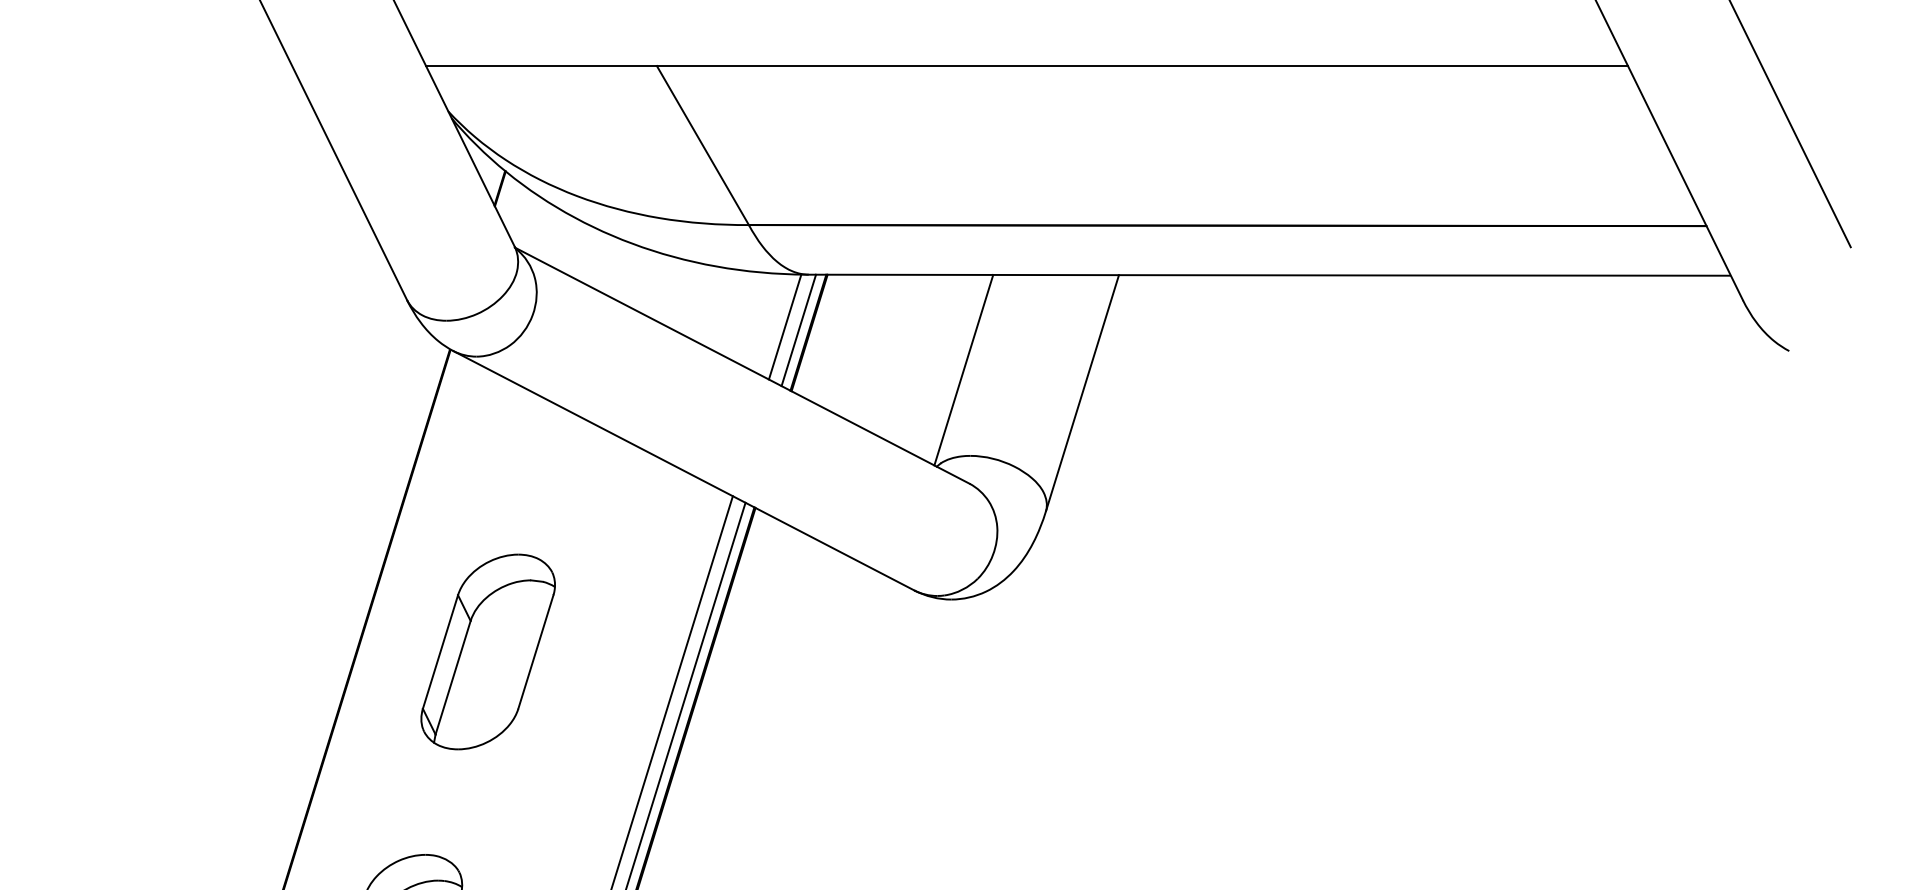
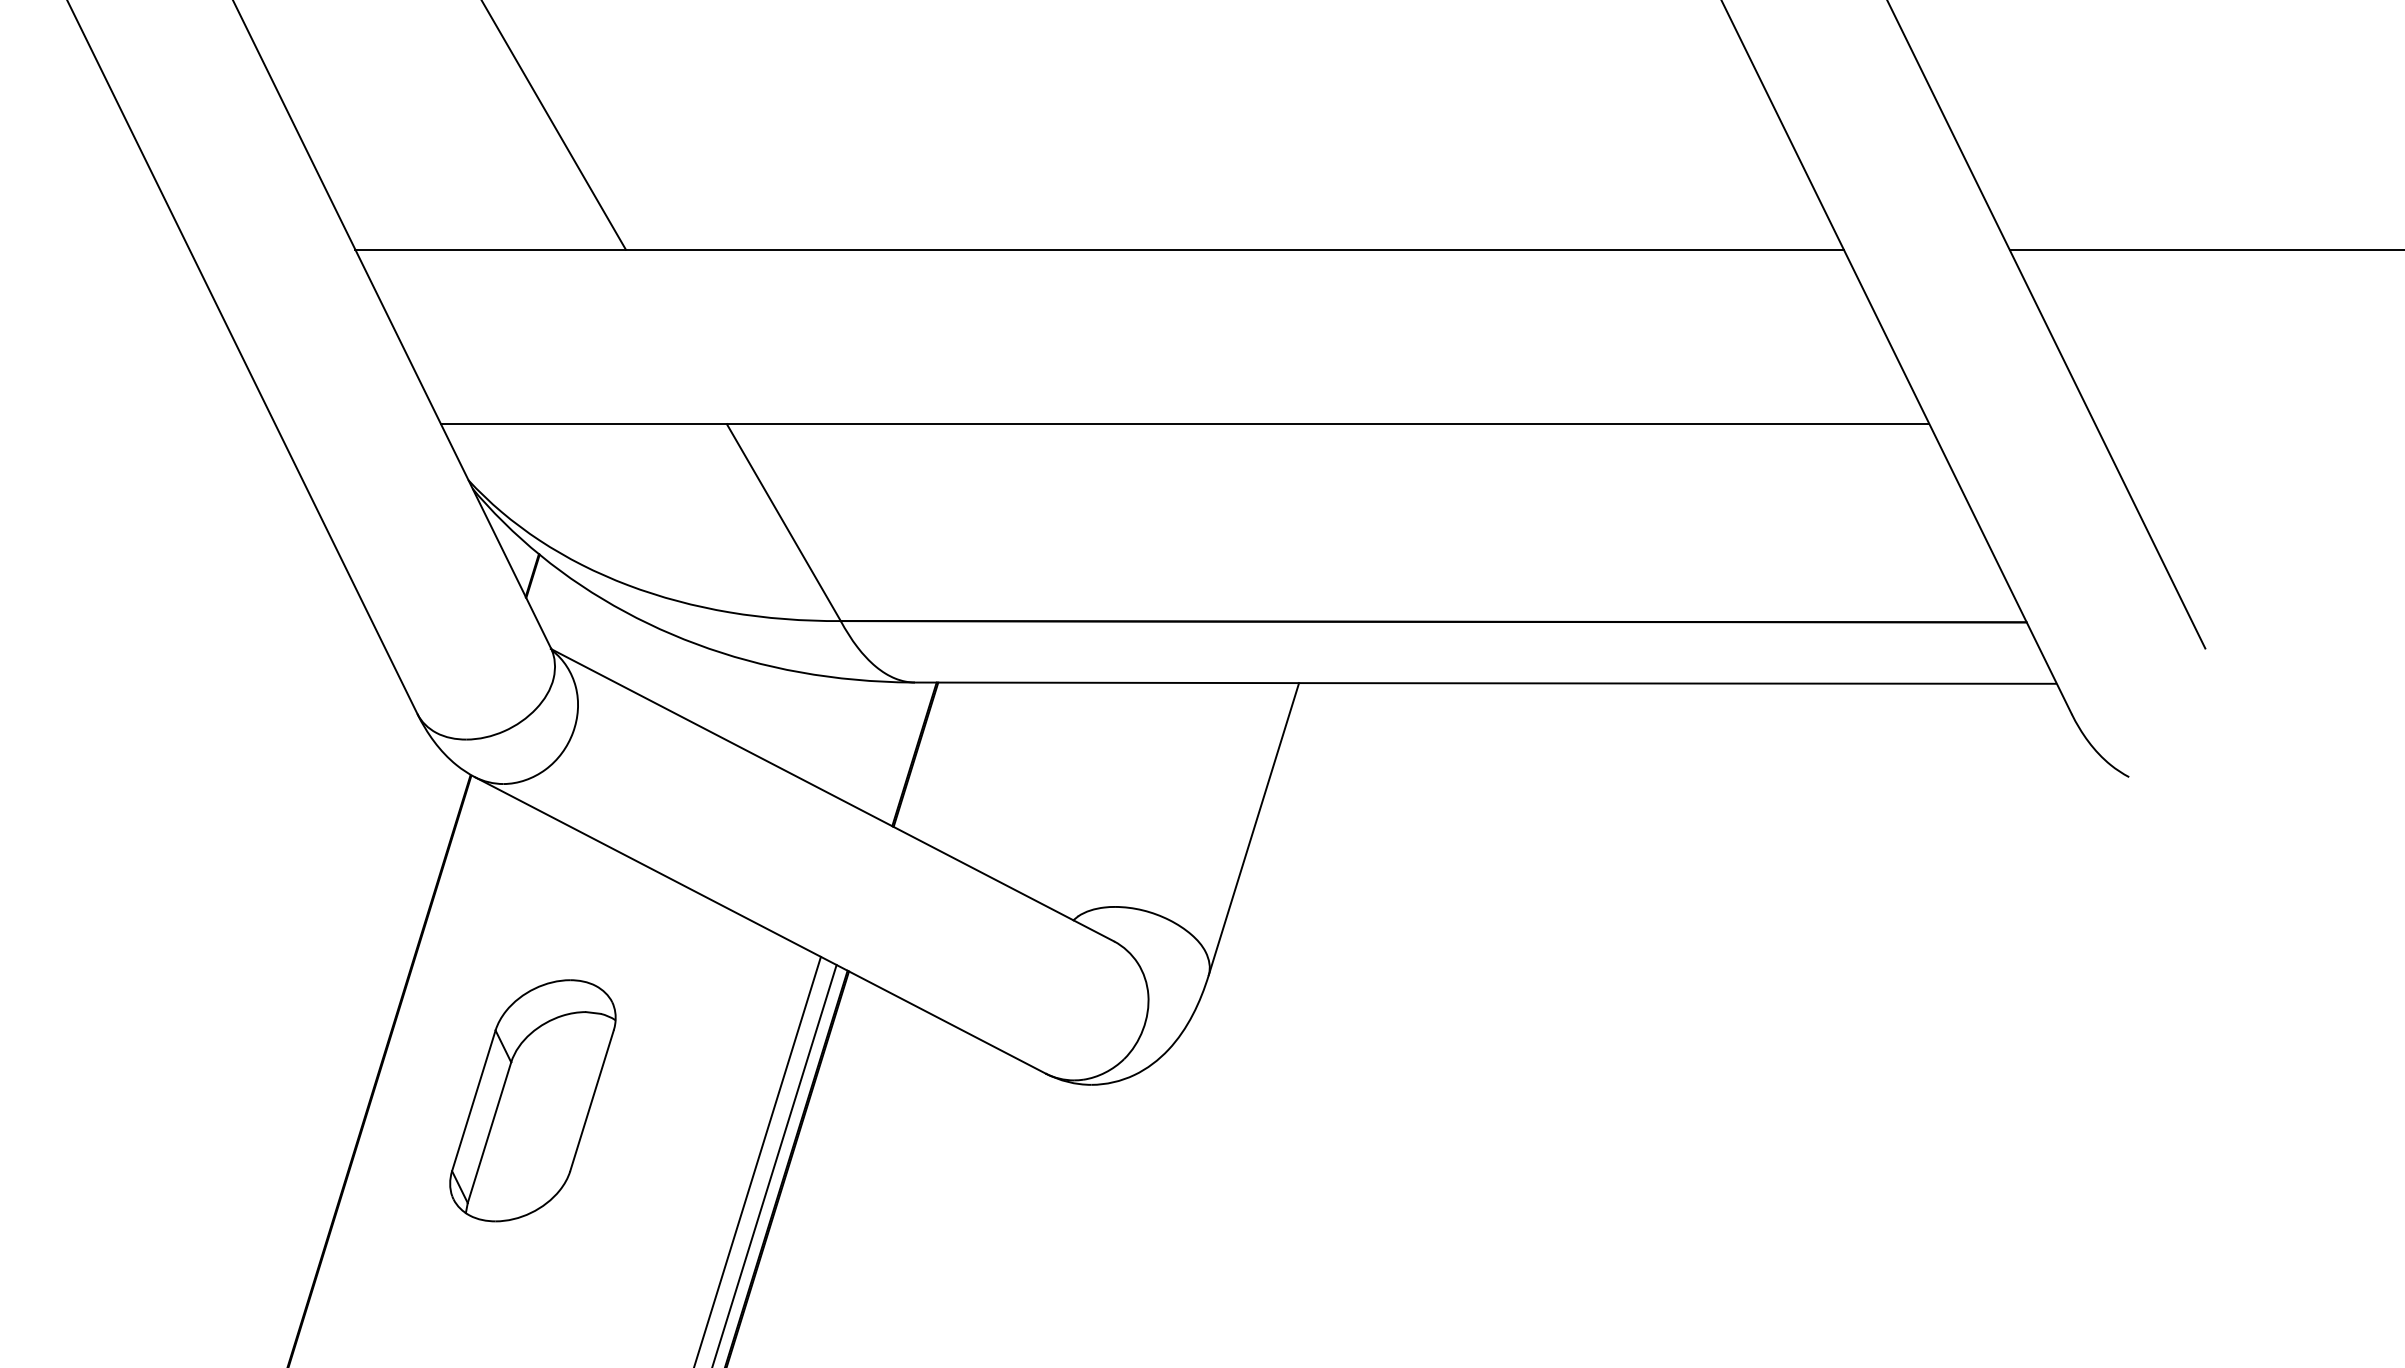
line: (785, 327) -> (885, 747), removed
line: (798, 330) -> (902, 751), removed
line: (963, 369) -> (1106, 800), removed
part: (487, 651) -> (532, 1100), moved

